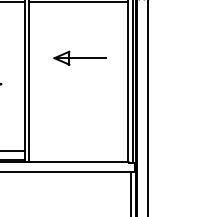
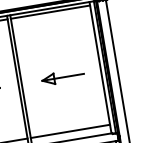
part: (79, 57) -> (62, 76), moved
line: (77, 151) -> (69, 131), added

